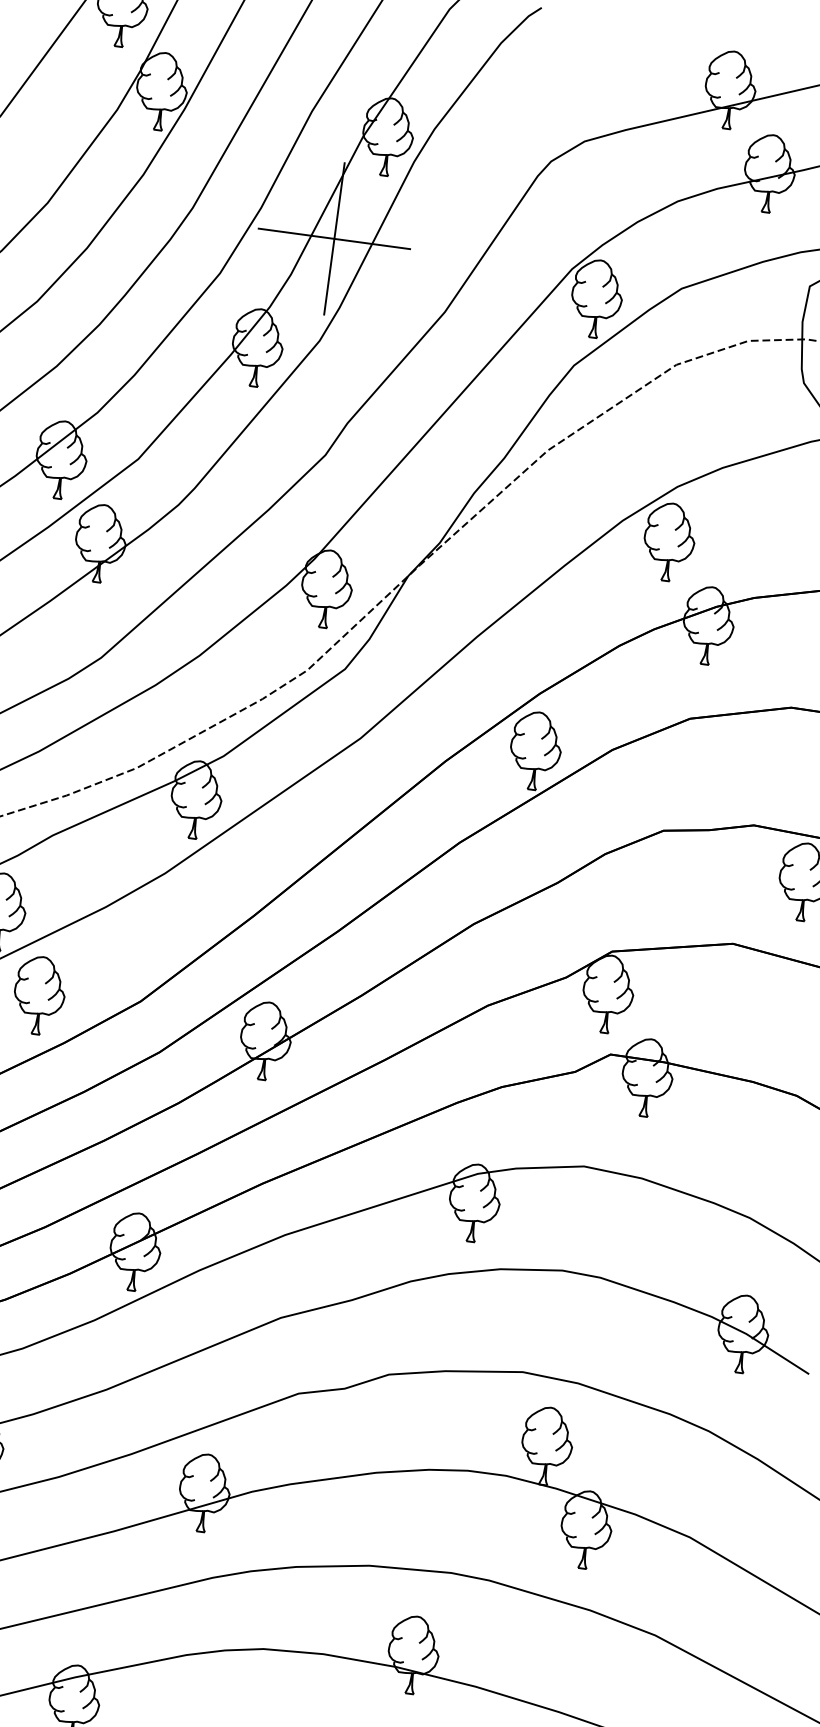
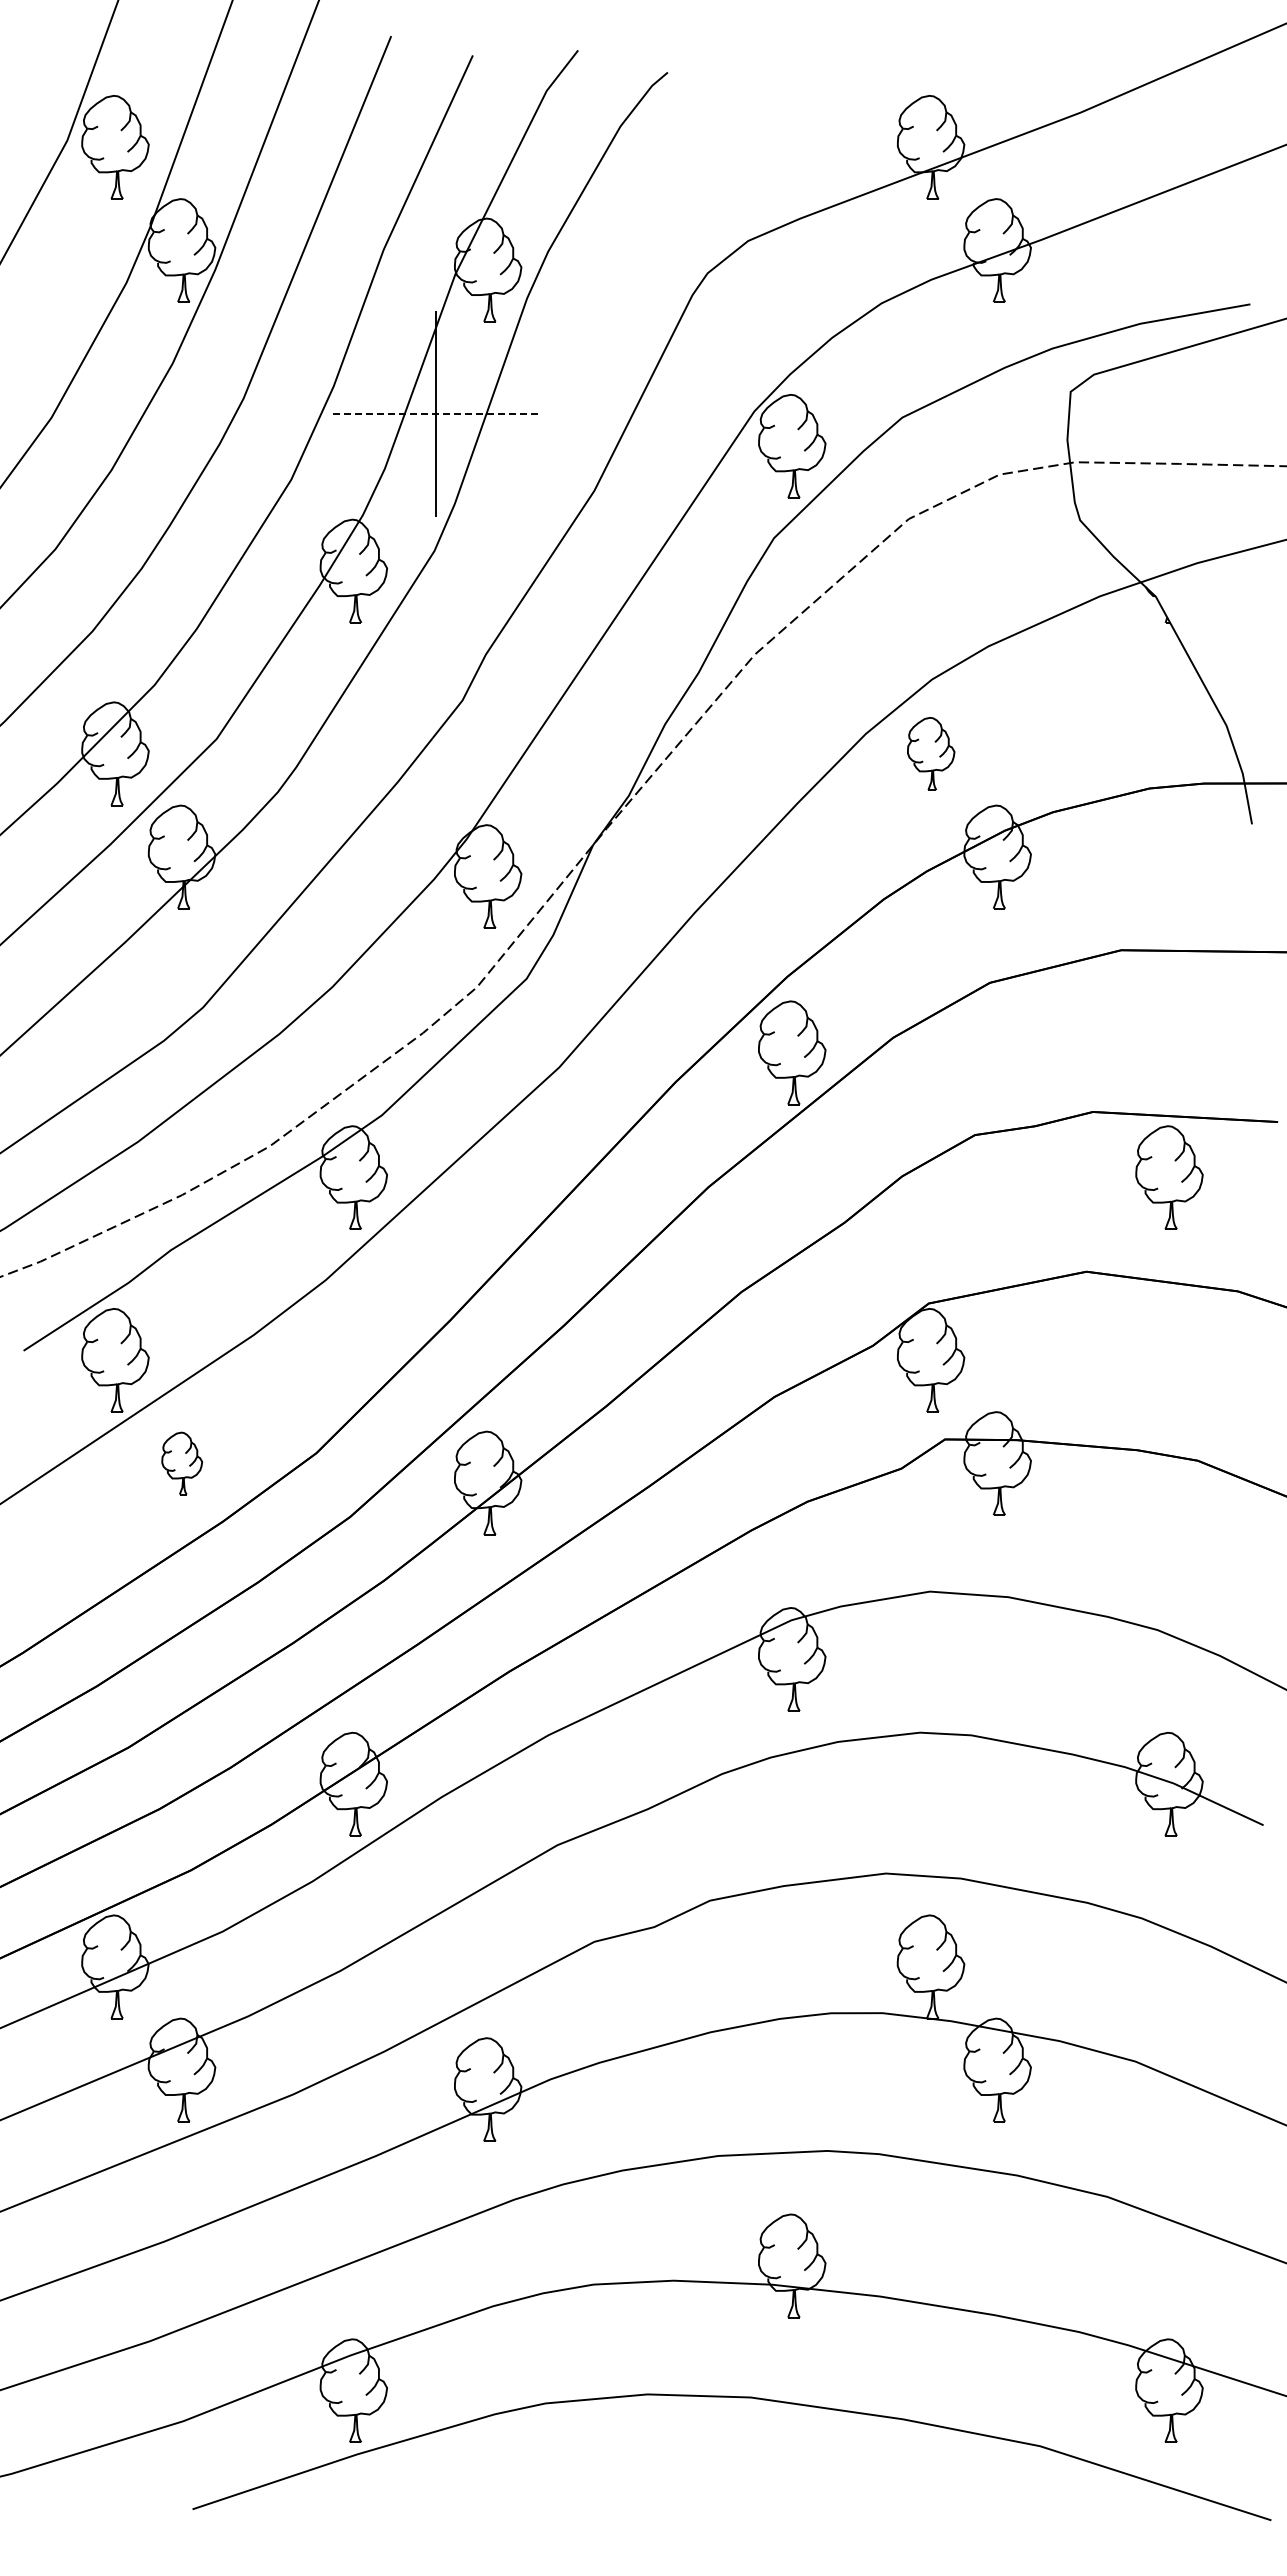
line: (334, 238) -> (435, 413), solid -> dashed
part: (669, 541) -> (931, 753), size x0.7
part: (39, 995) -> (182, 1463), size x0.6

